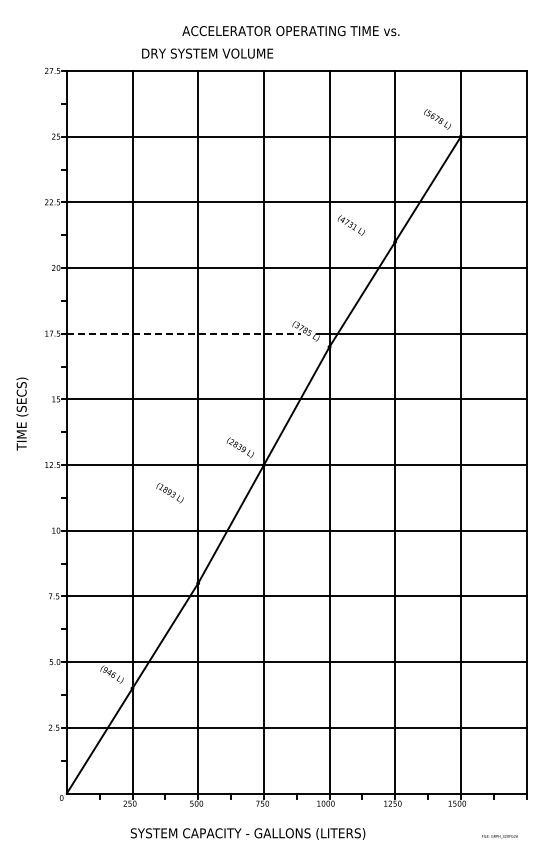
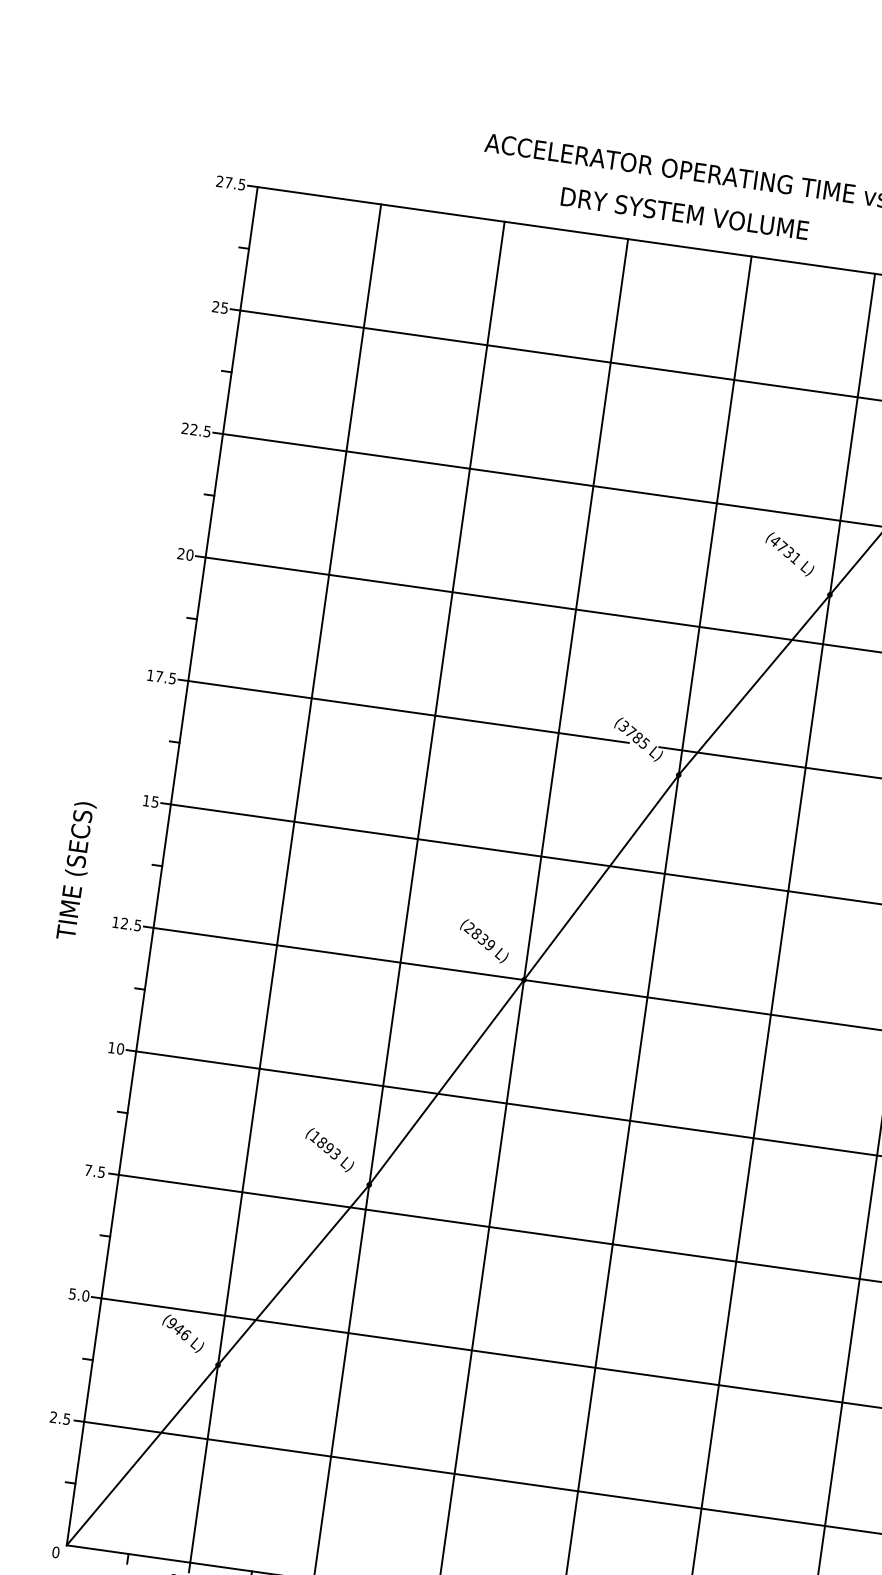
text: (207, 53) -> (684, 213), moved
text: (350, 225) -> (788, 553), moved
line: (184, 333) -> (409, 711), dashed -> solid
text: (22, 413) -> (76, 869), moved
text: (169, 492) -> (328, 1148), moved

